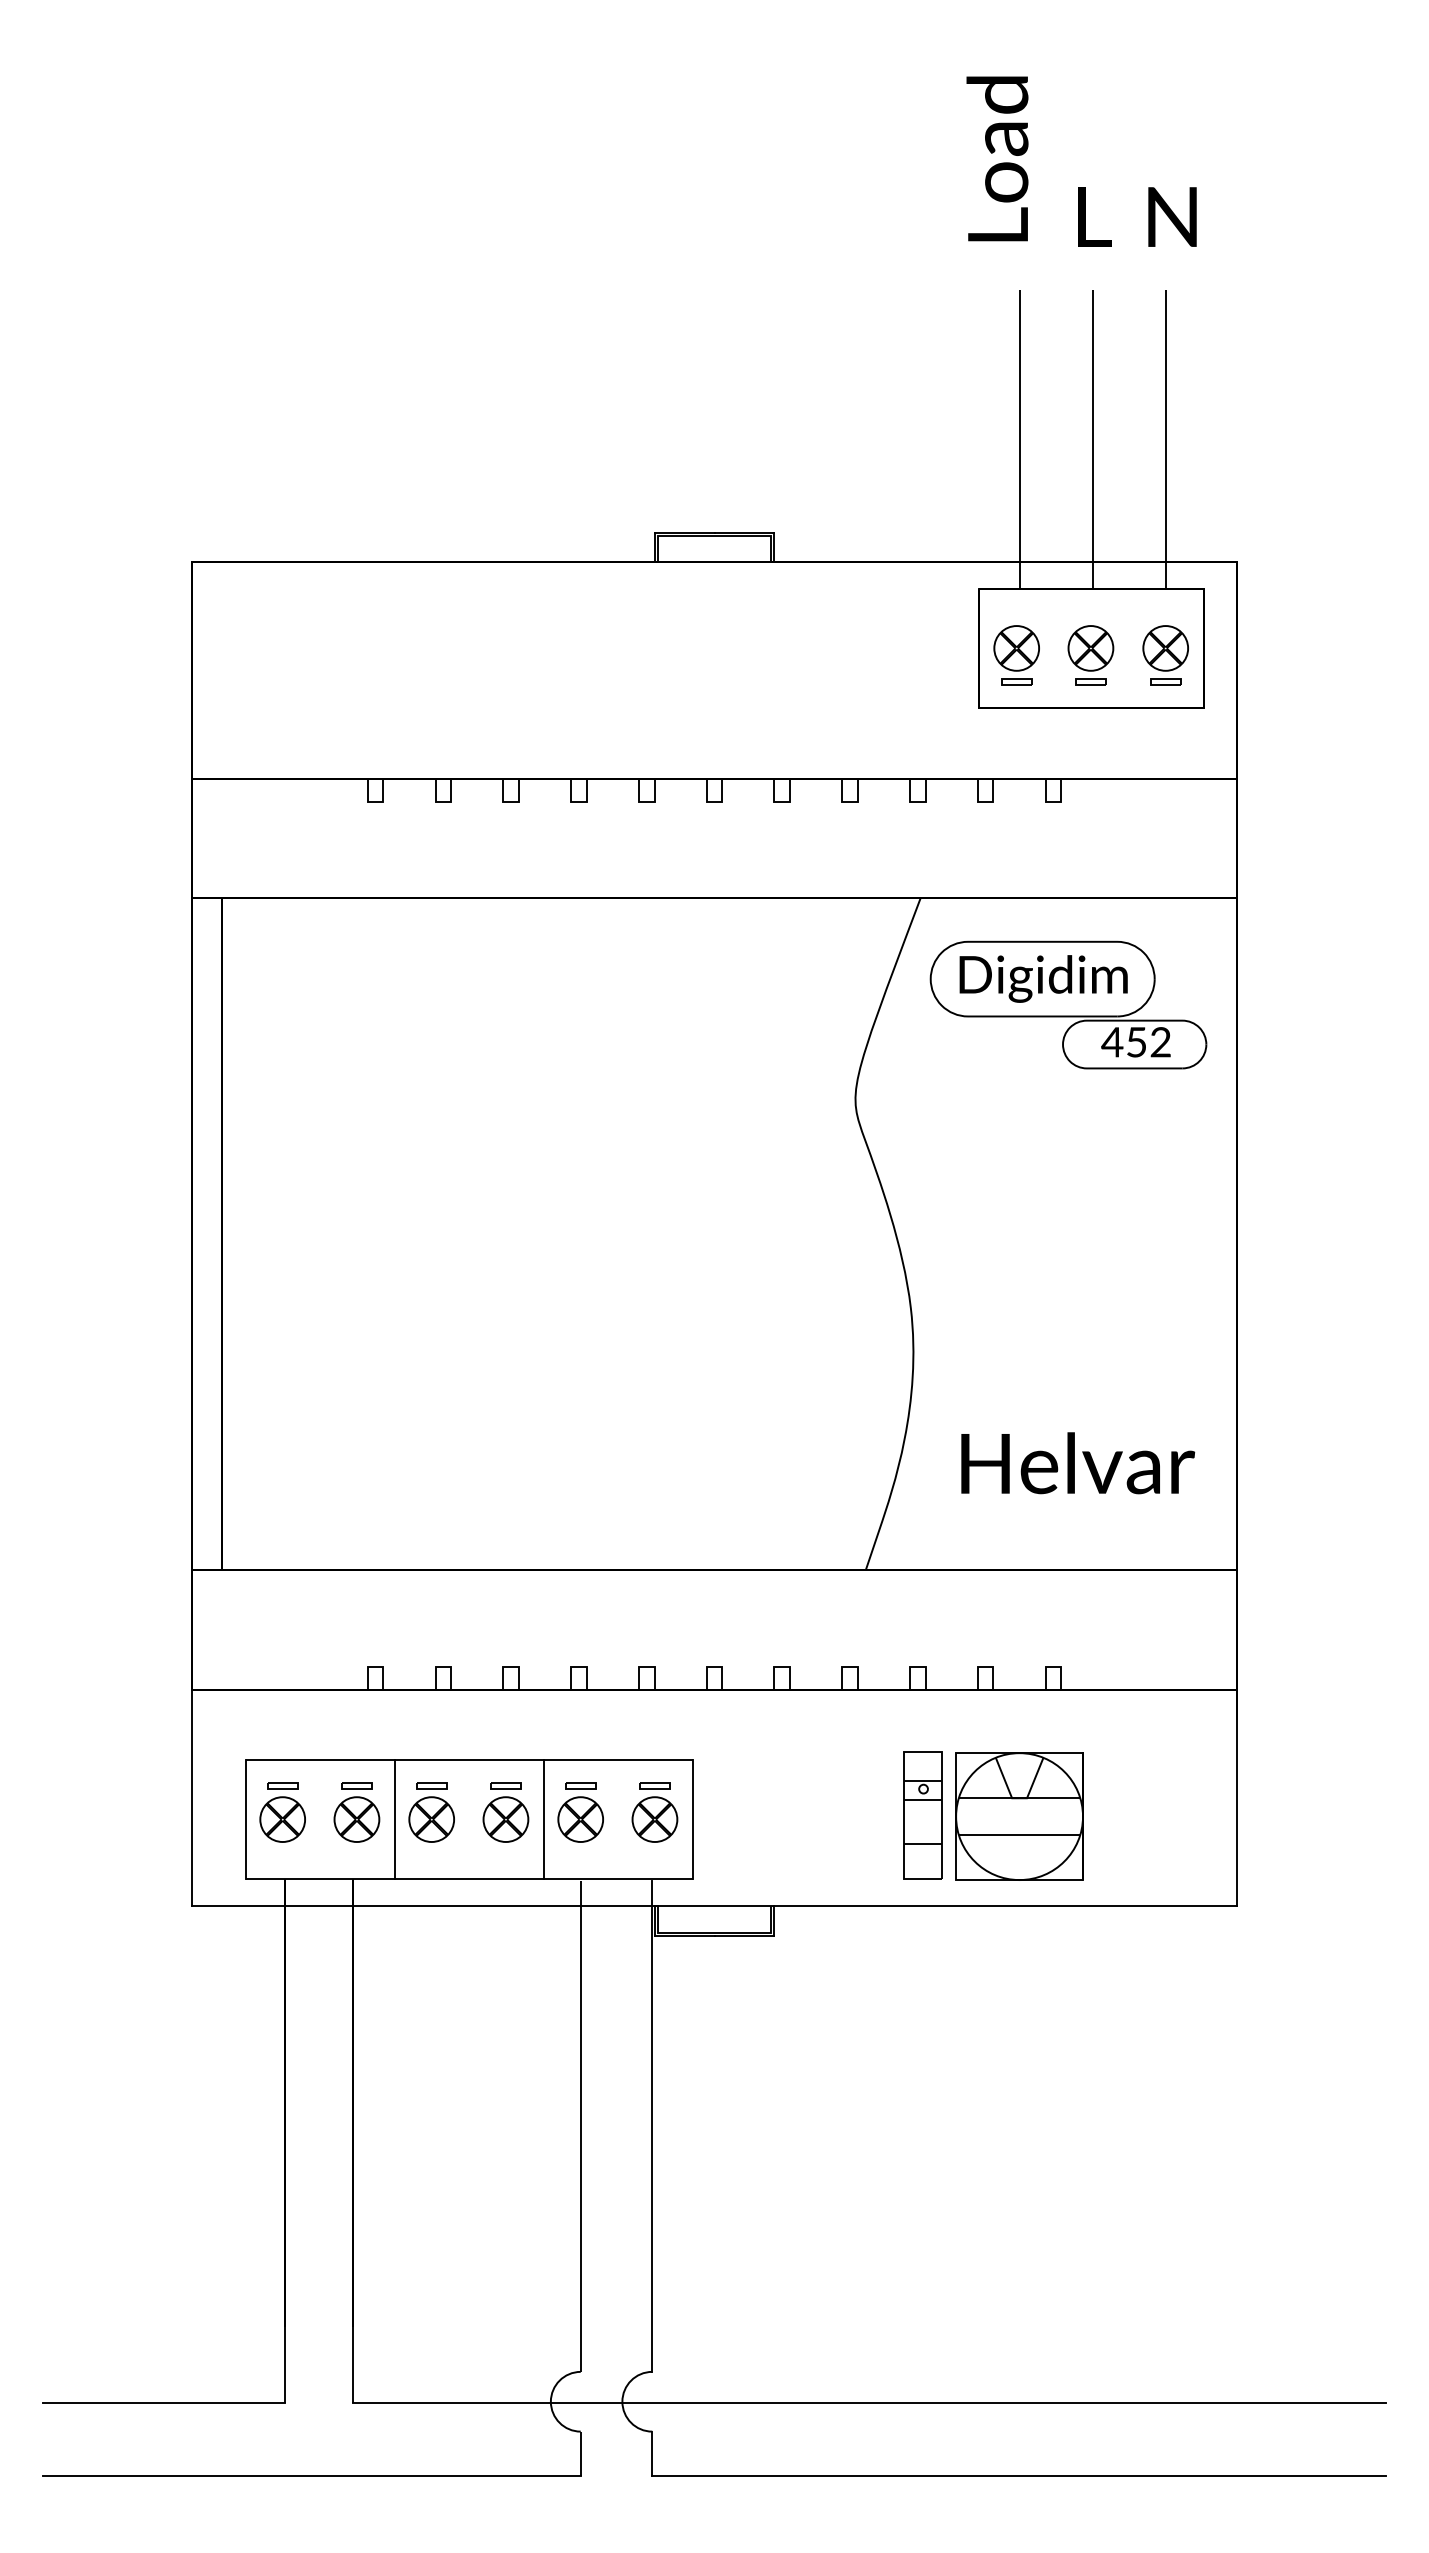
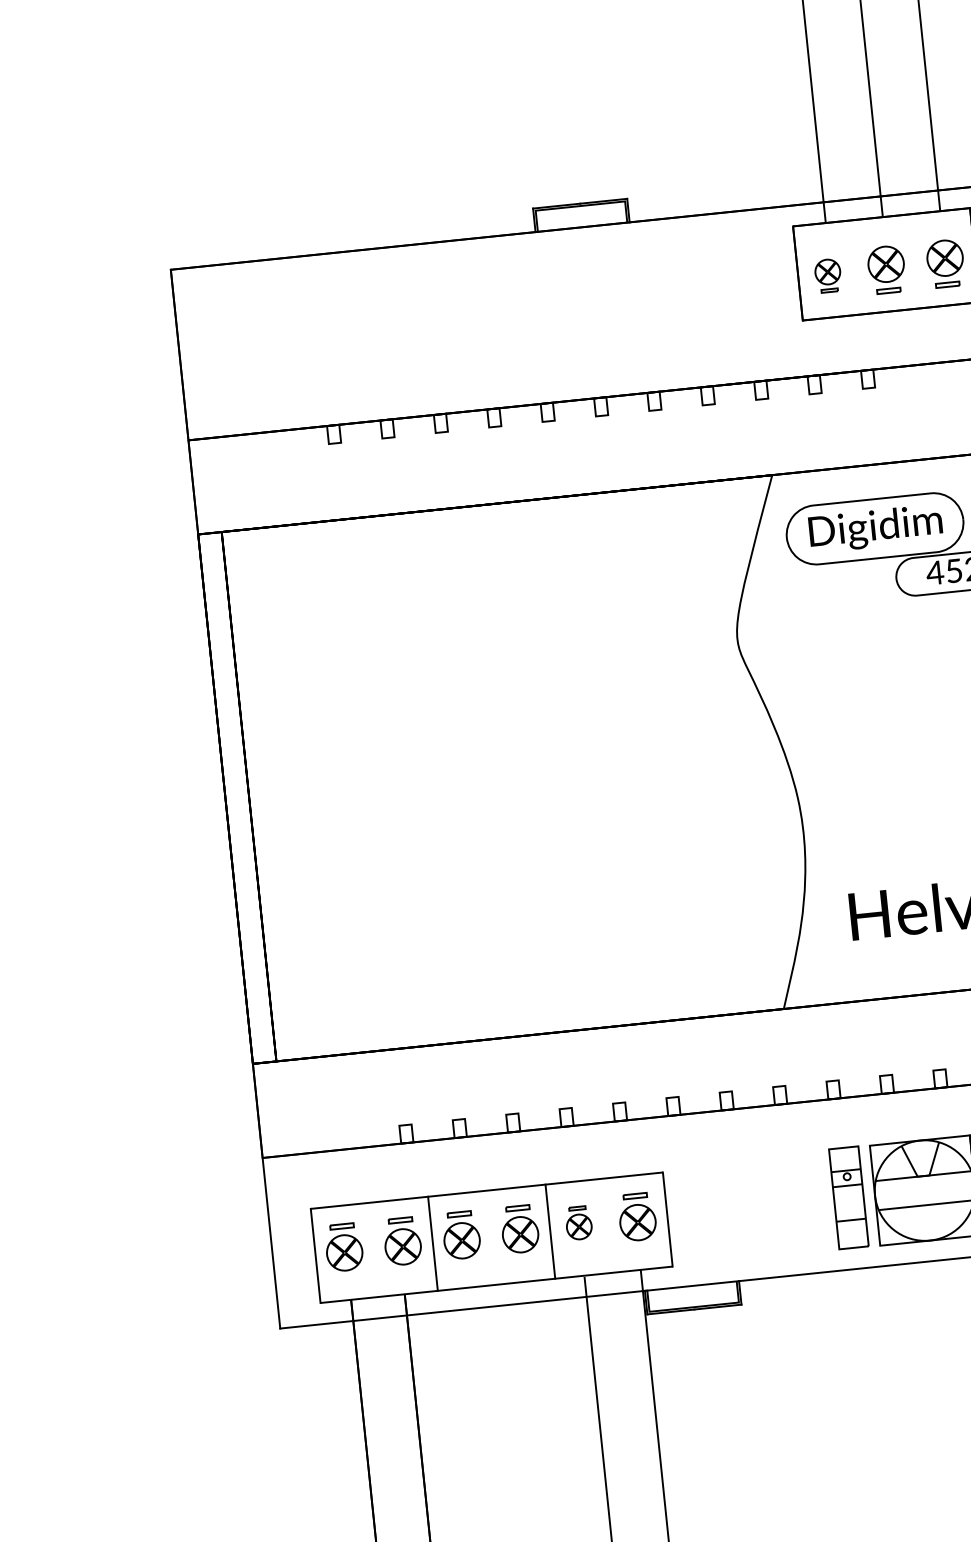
part: (1016, 655) -> (828, 275), size x0.7
part: (580, 1812) -> (578, 1223), size x0.7

